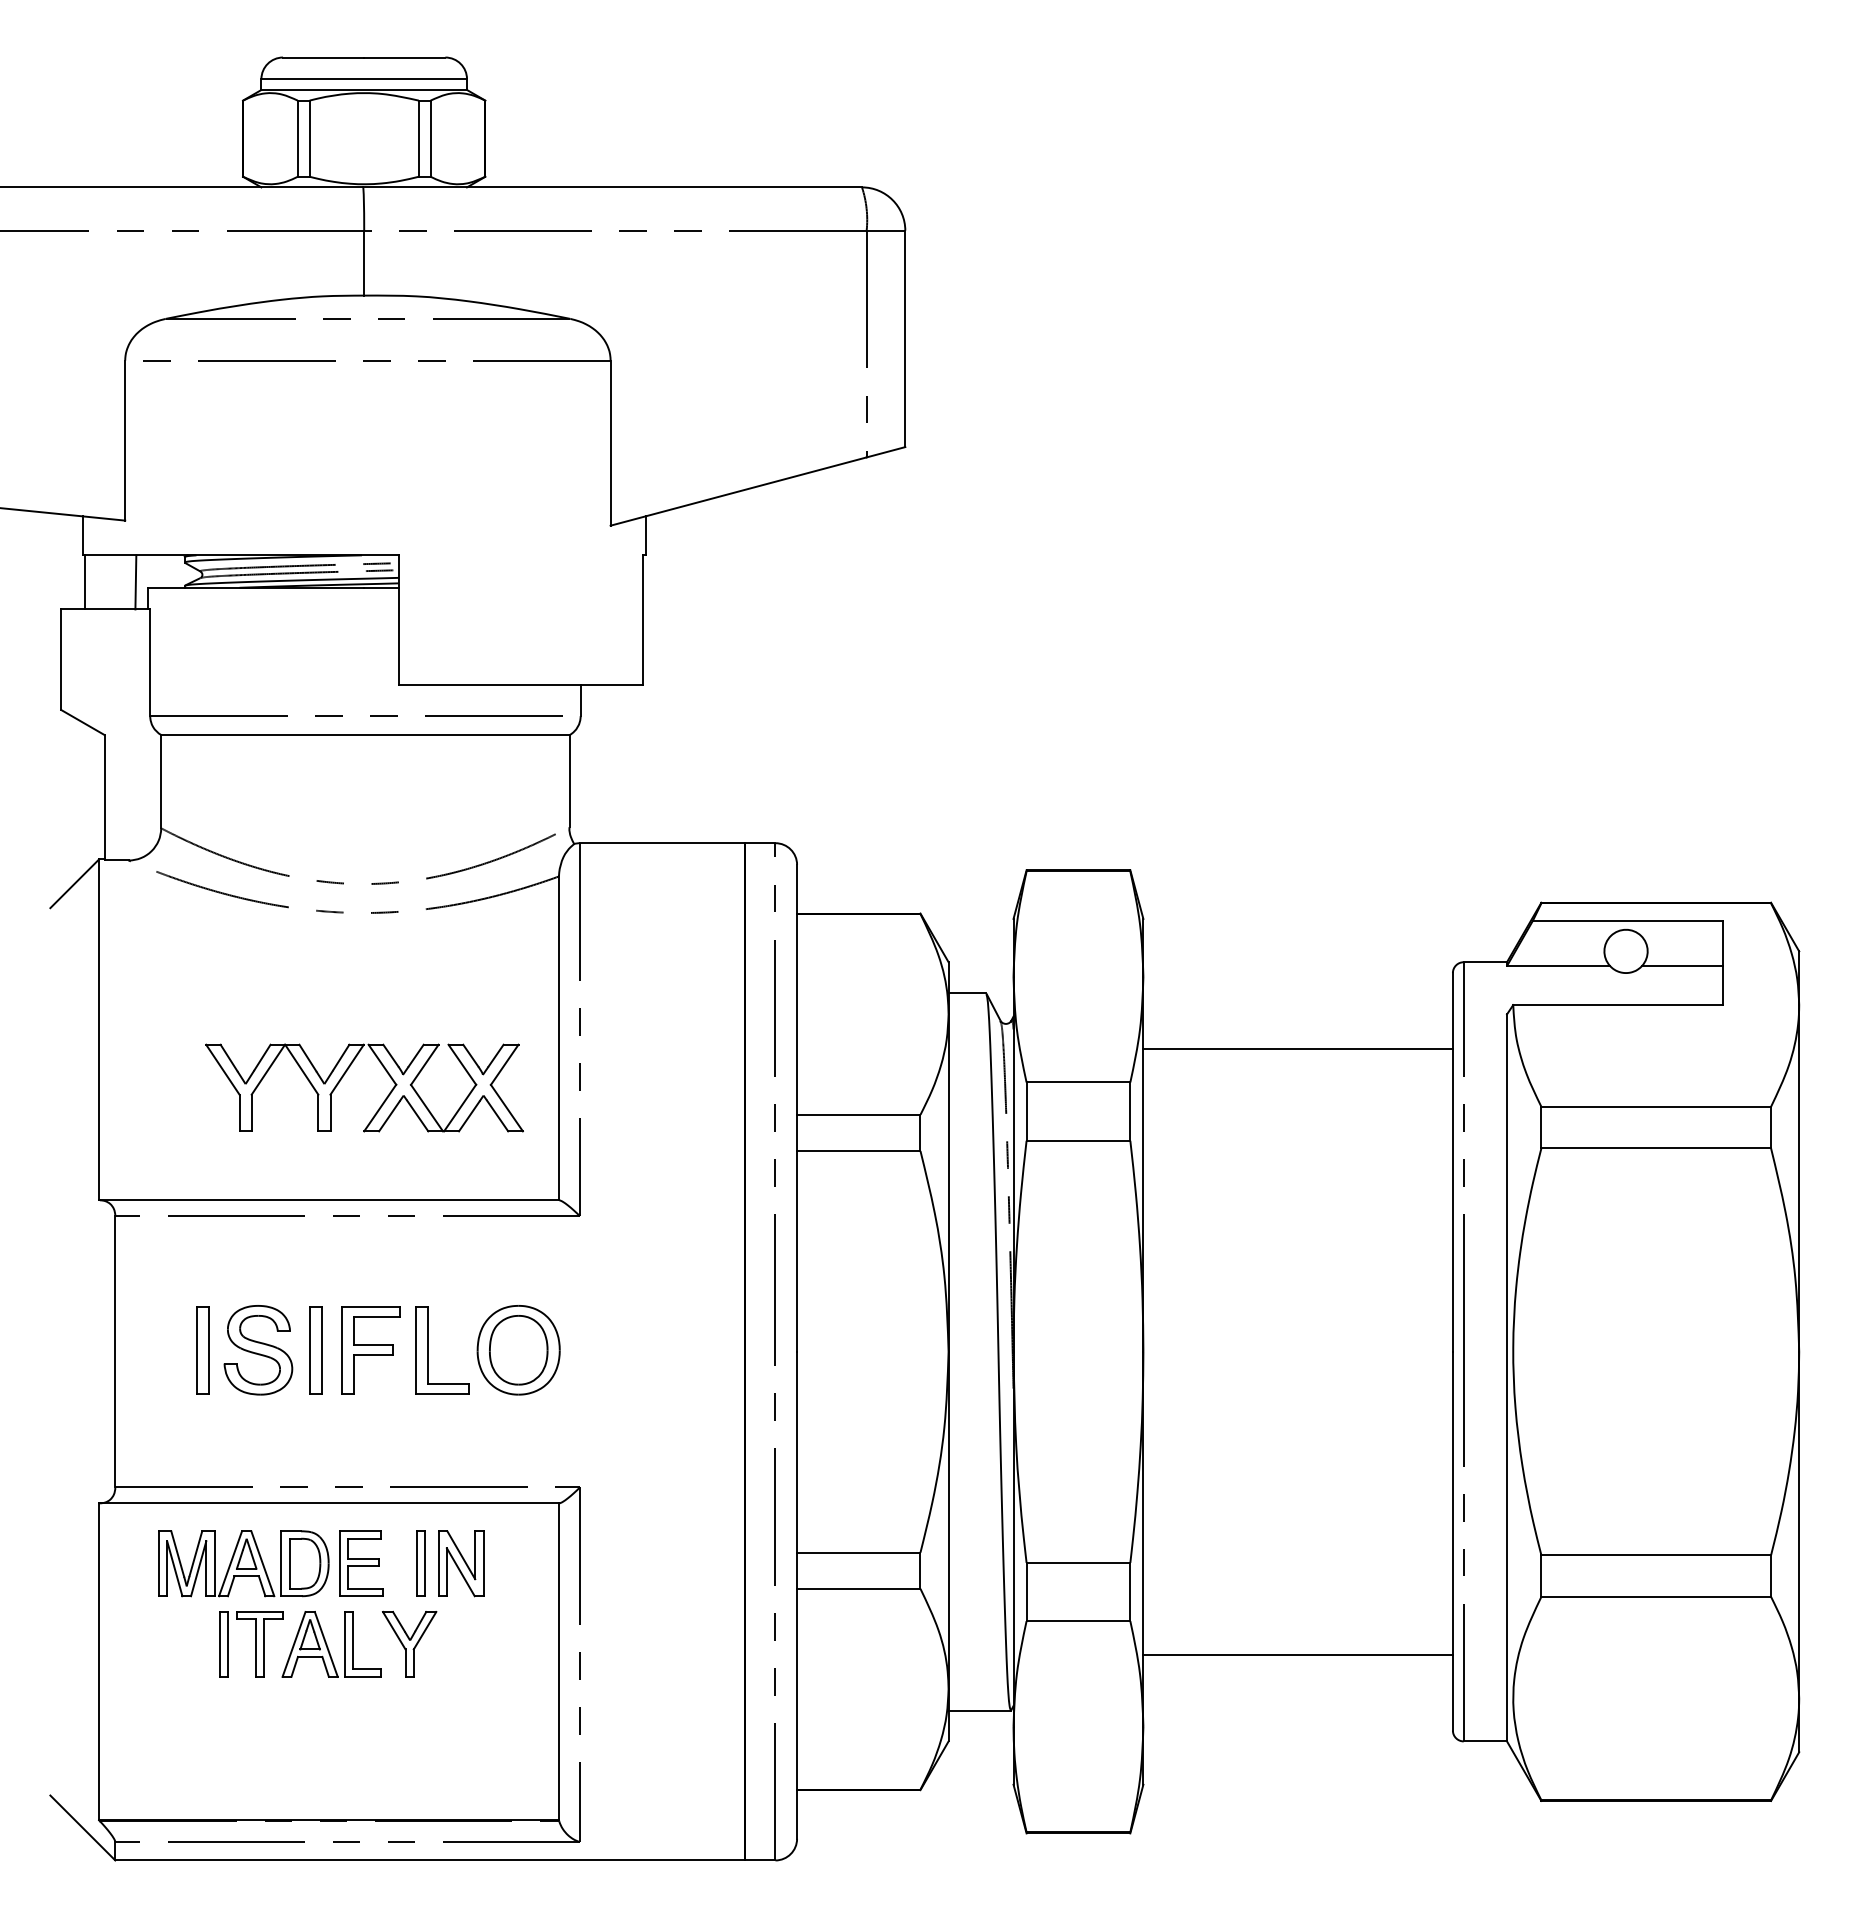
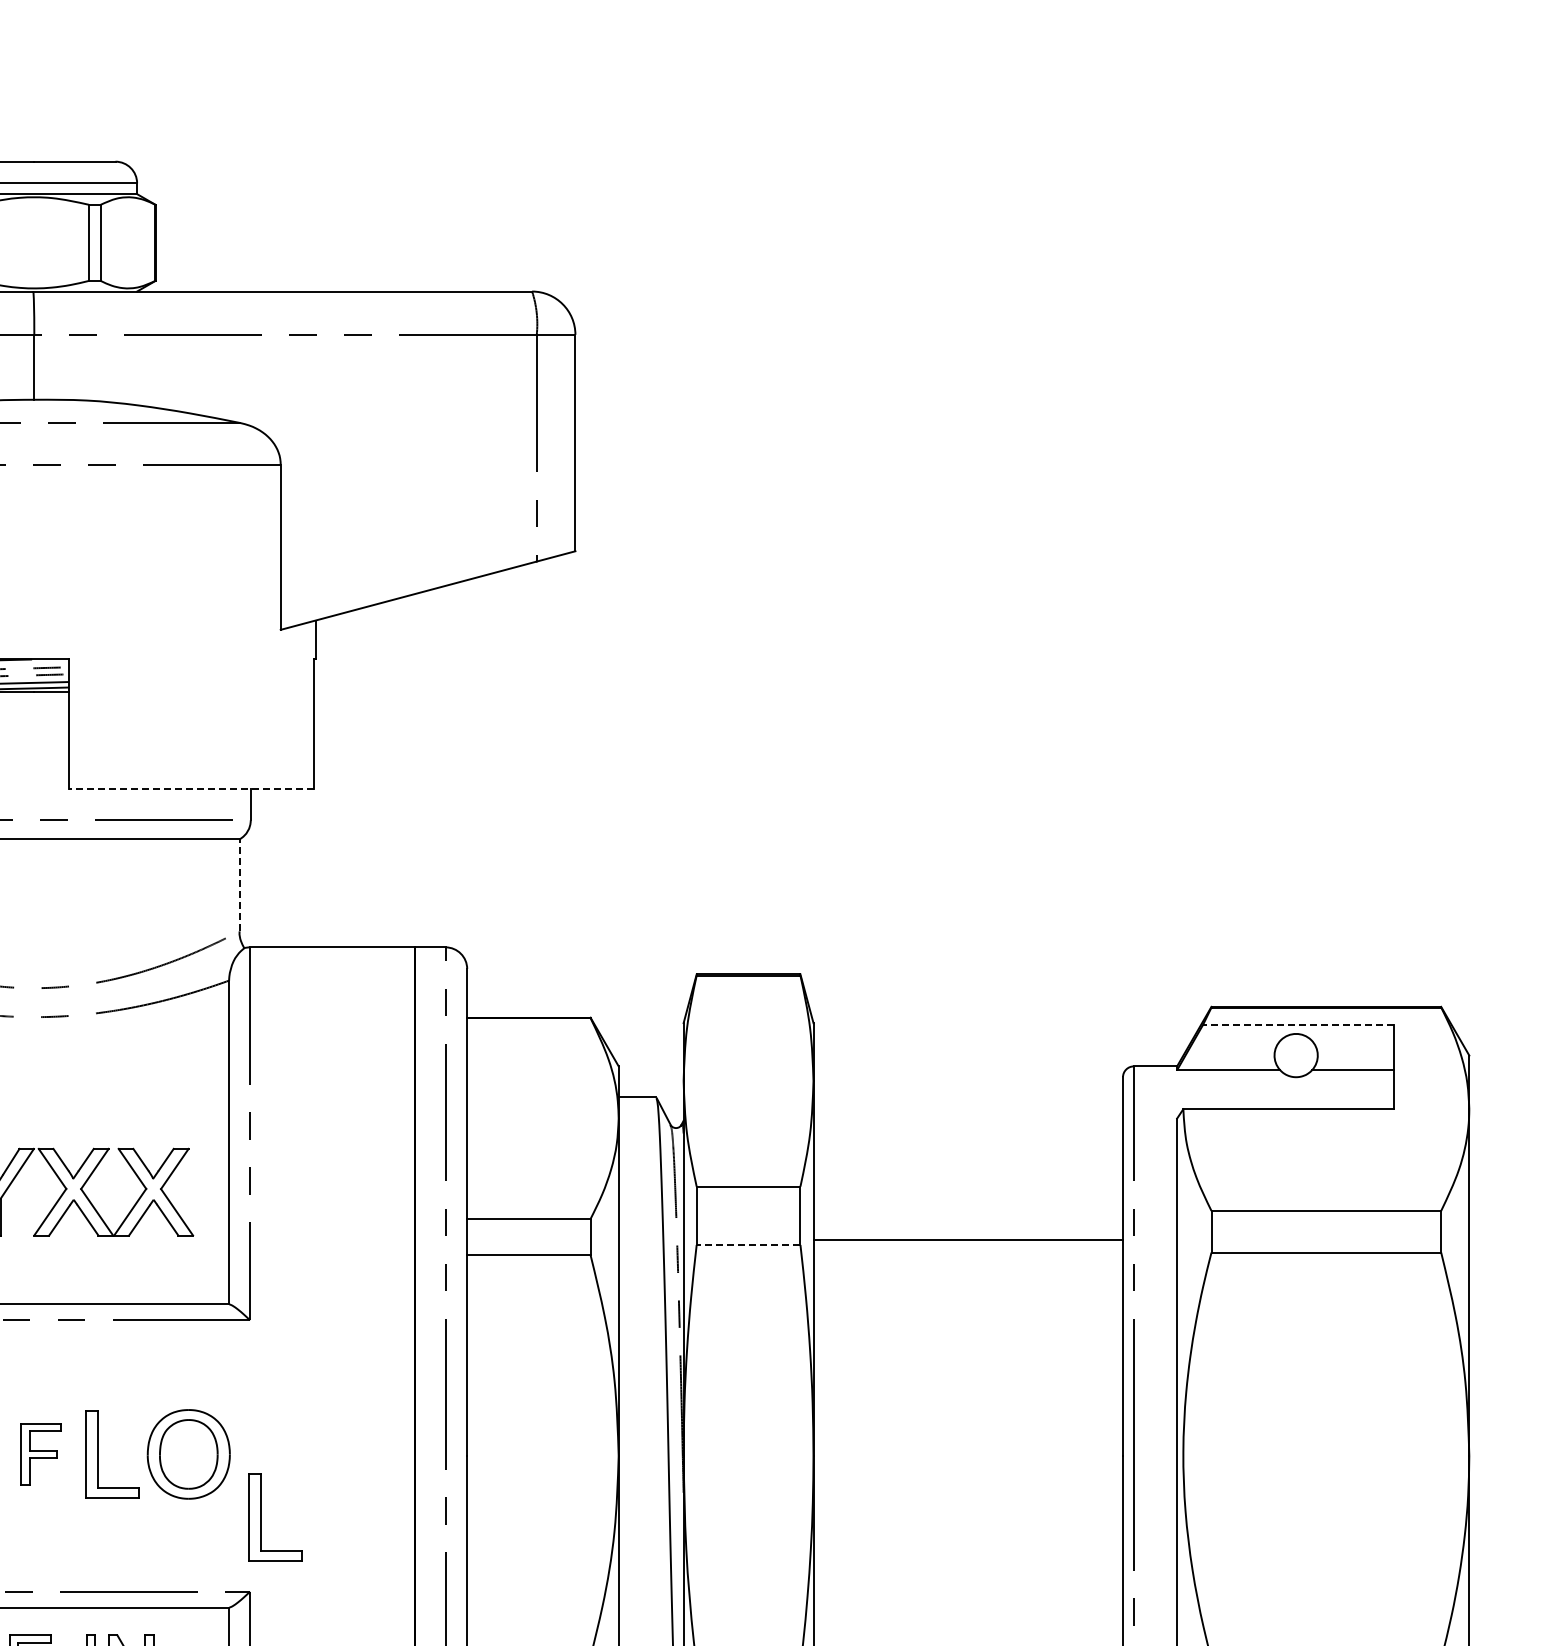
line: (520, 685) -> (190, 789), solid -> dashed
line: (569, 780) -> (239, 884), solid -> dashed
line: (1627, 920) -> (1297, 1024), solid -> dashed
line: (1297, 1048) -> (967, 1239), moved
line: (1078, 1140) -> (748, 1244), solid -> dashed
part: (370, 1350) -> (40, 1454), size x0.7
part: (591, 1413) -> (261, 1517), added

